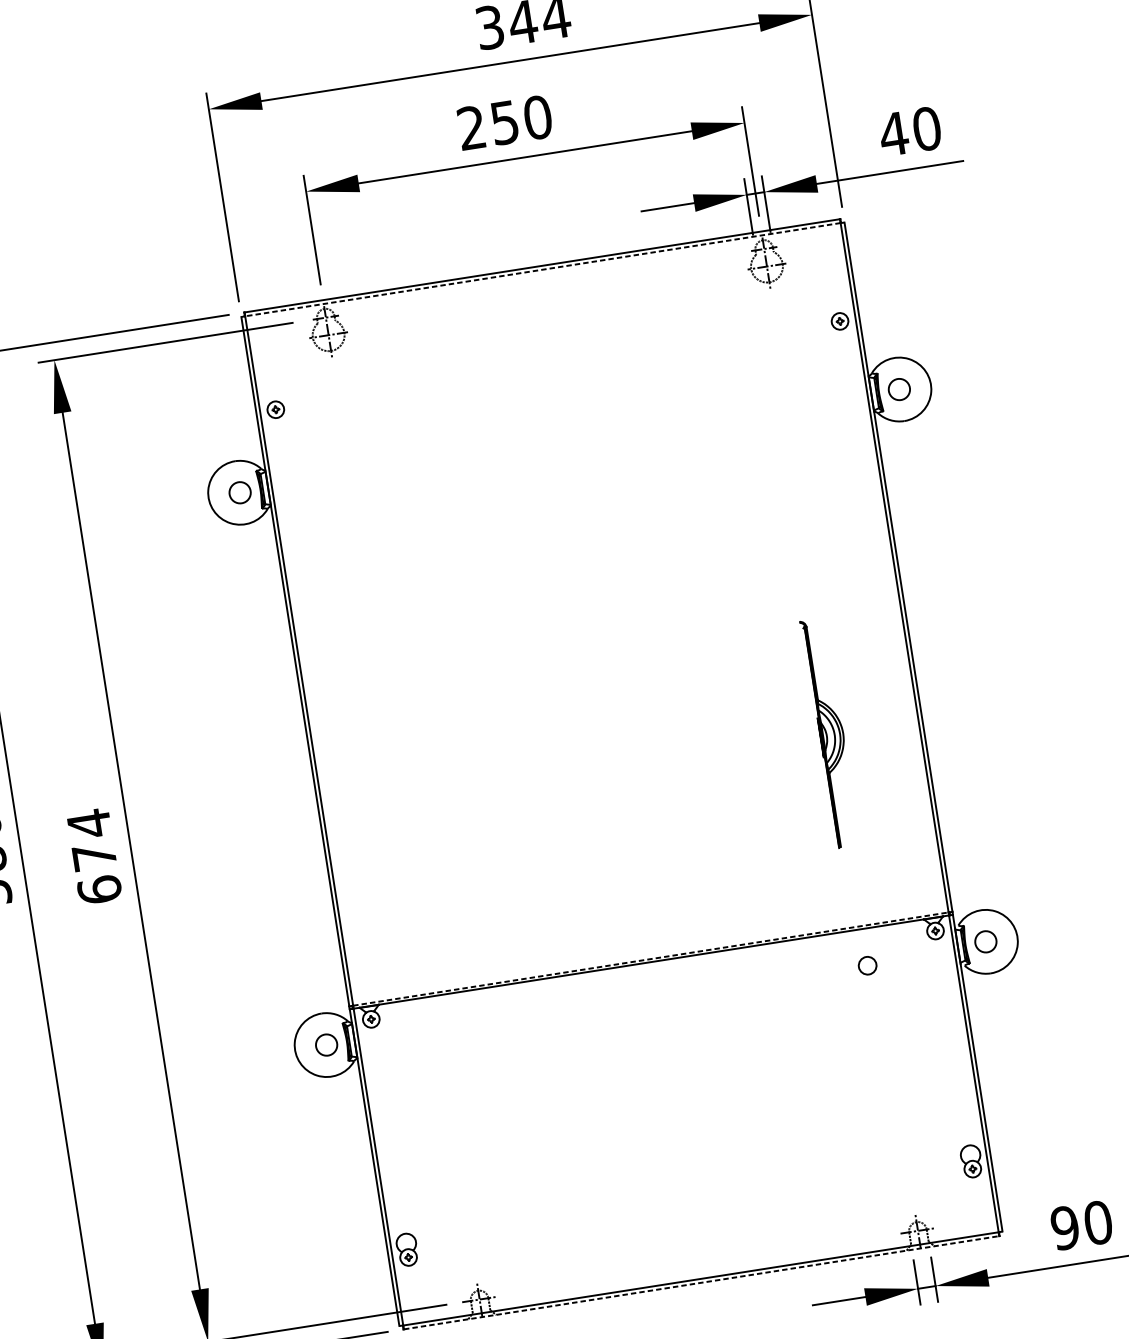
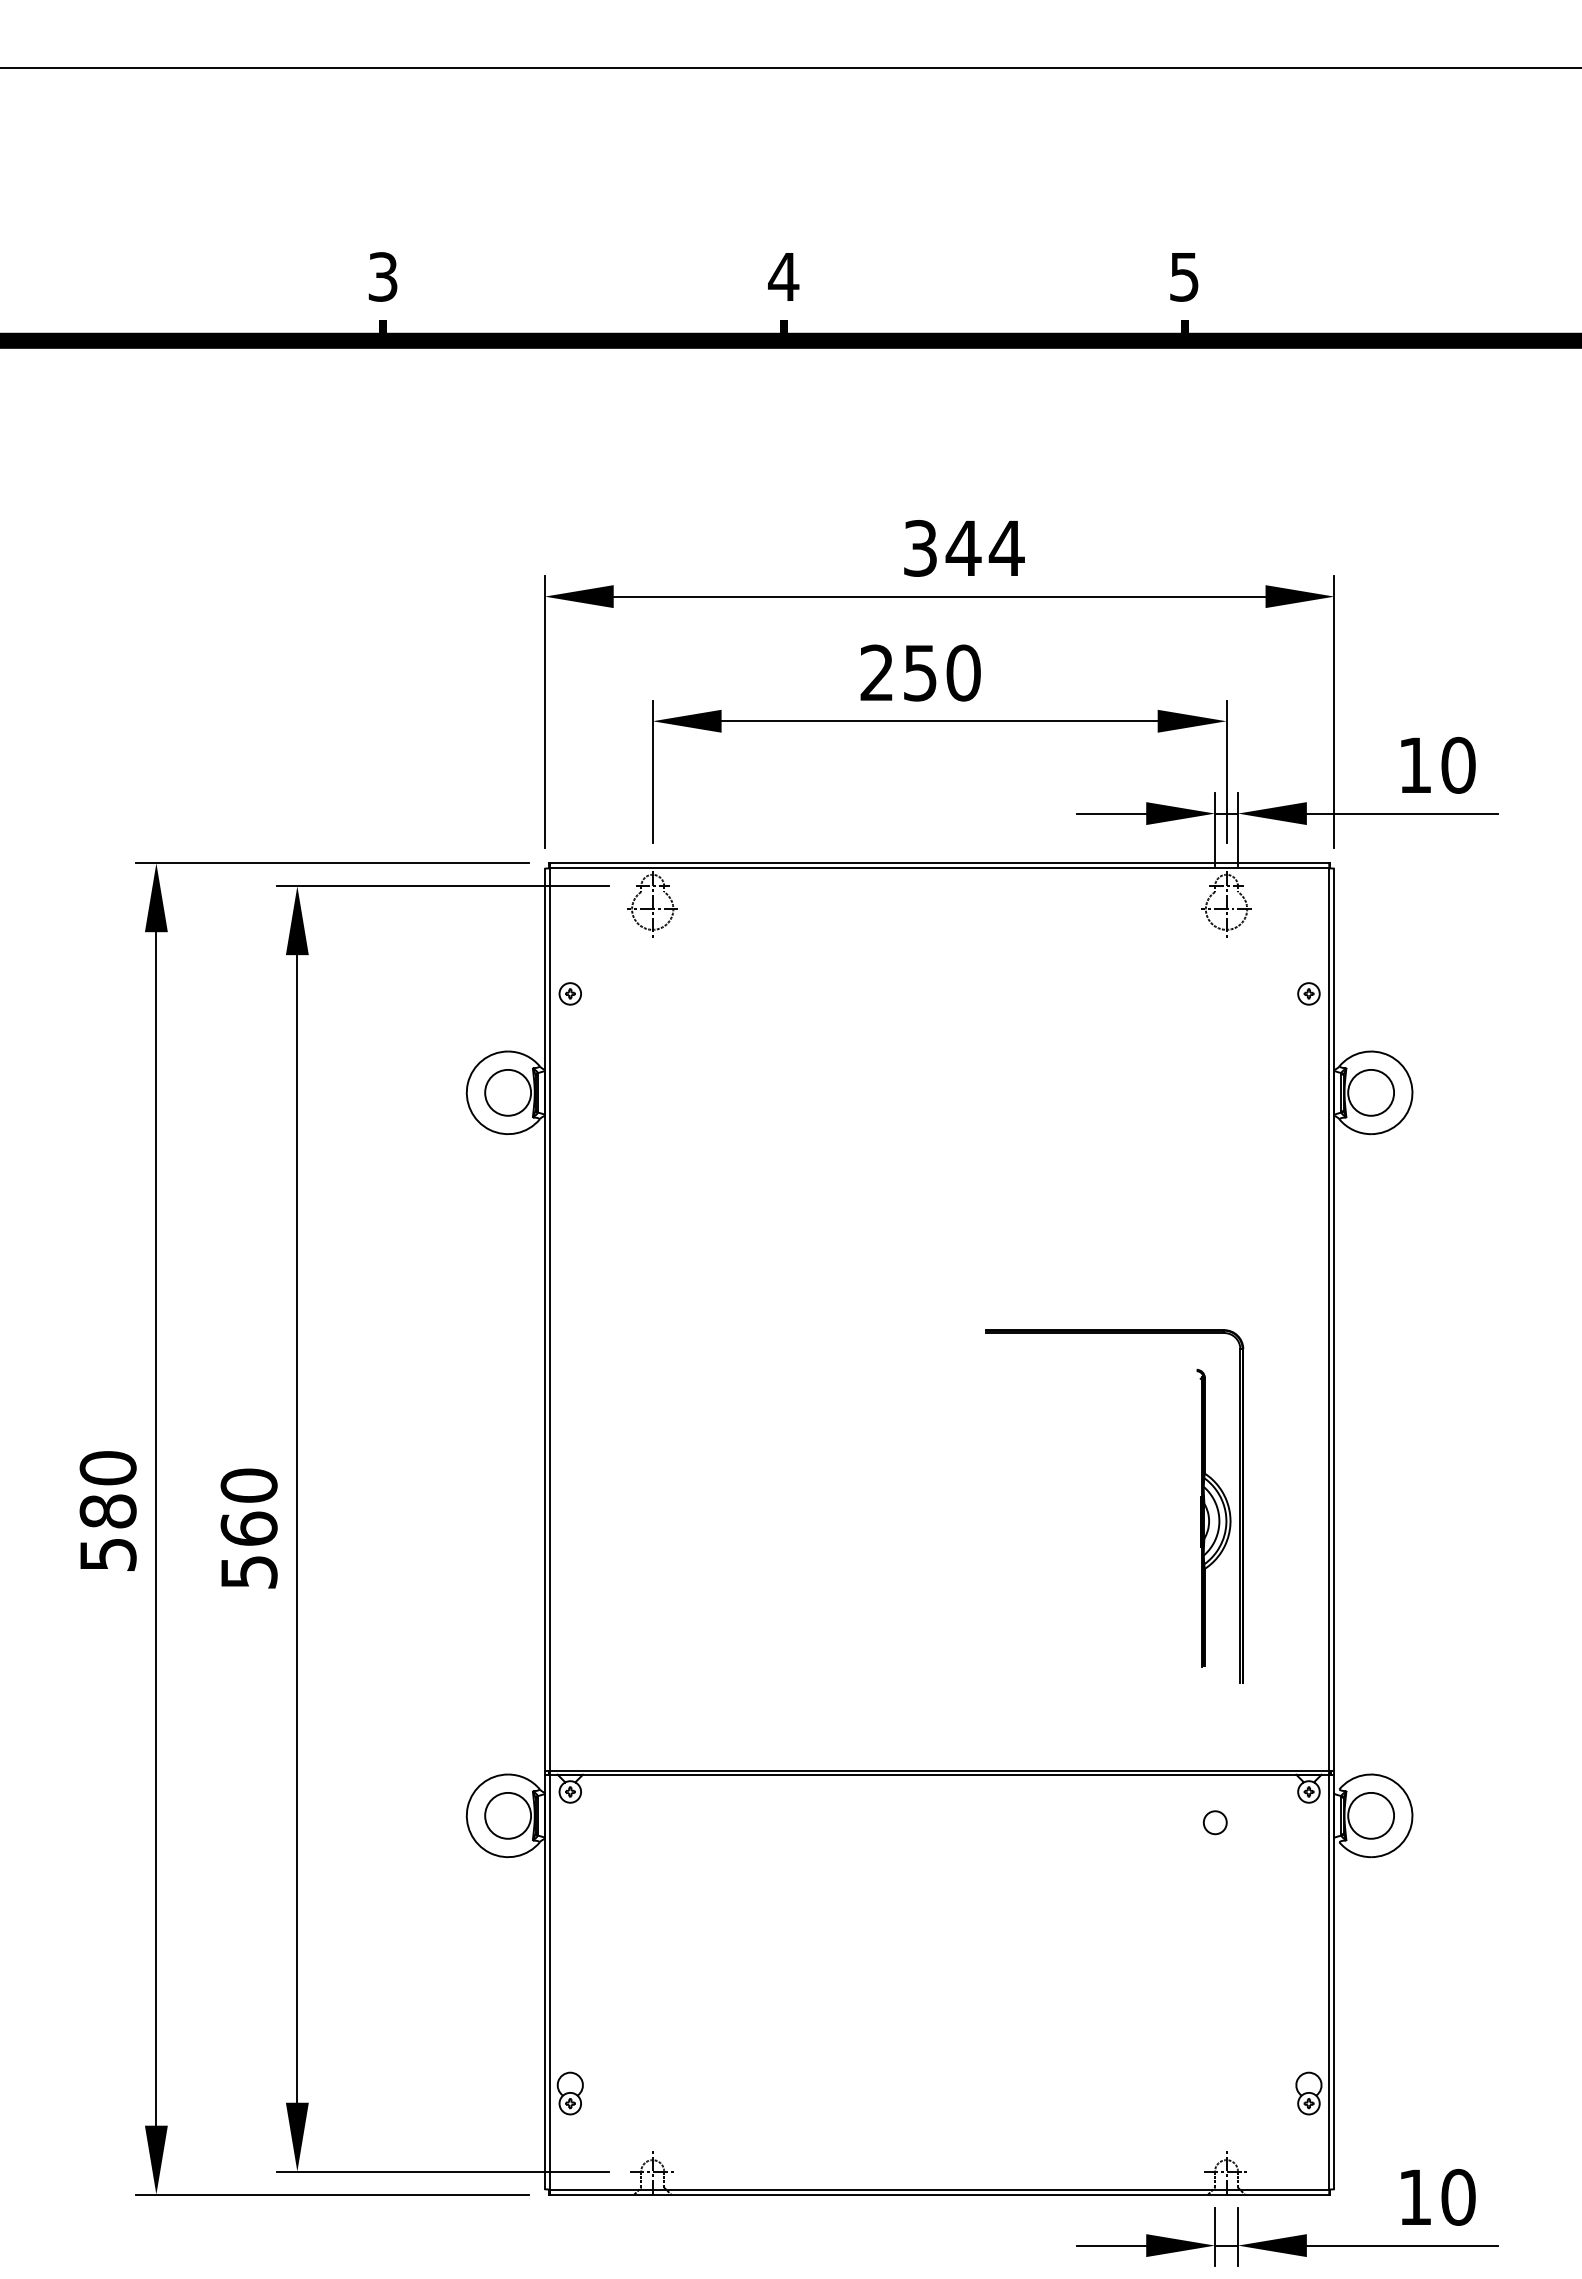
text: (894, 133) -> (1415, 764), 40 -> 10
line: (542, 269) -> (939, 868), dashed -> solid
circle: (899, 389) -> (1371, 1092), size x1.67
circle: (240, 492) -> (508, 1092), size x1.67
part: (848, 721) -> (1239, 1506), added
text: (93, 855) -> (248, 1527), 674 -> 560
circle: (986, 941) -> (1371, 1815), size x1.67
line: (650, 958) -> (939, 1770), dashed -> solid
circle: (326, 1044) -> (508, 1815), size x1.67
text: (1065, 1227) -> (1415, 2196), 90 -> 10
line: (702, 1282) -> (940, 2194), dashed -> solid

